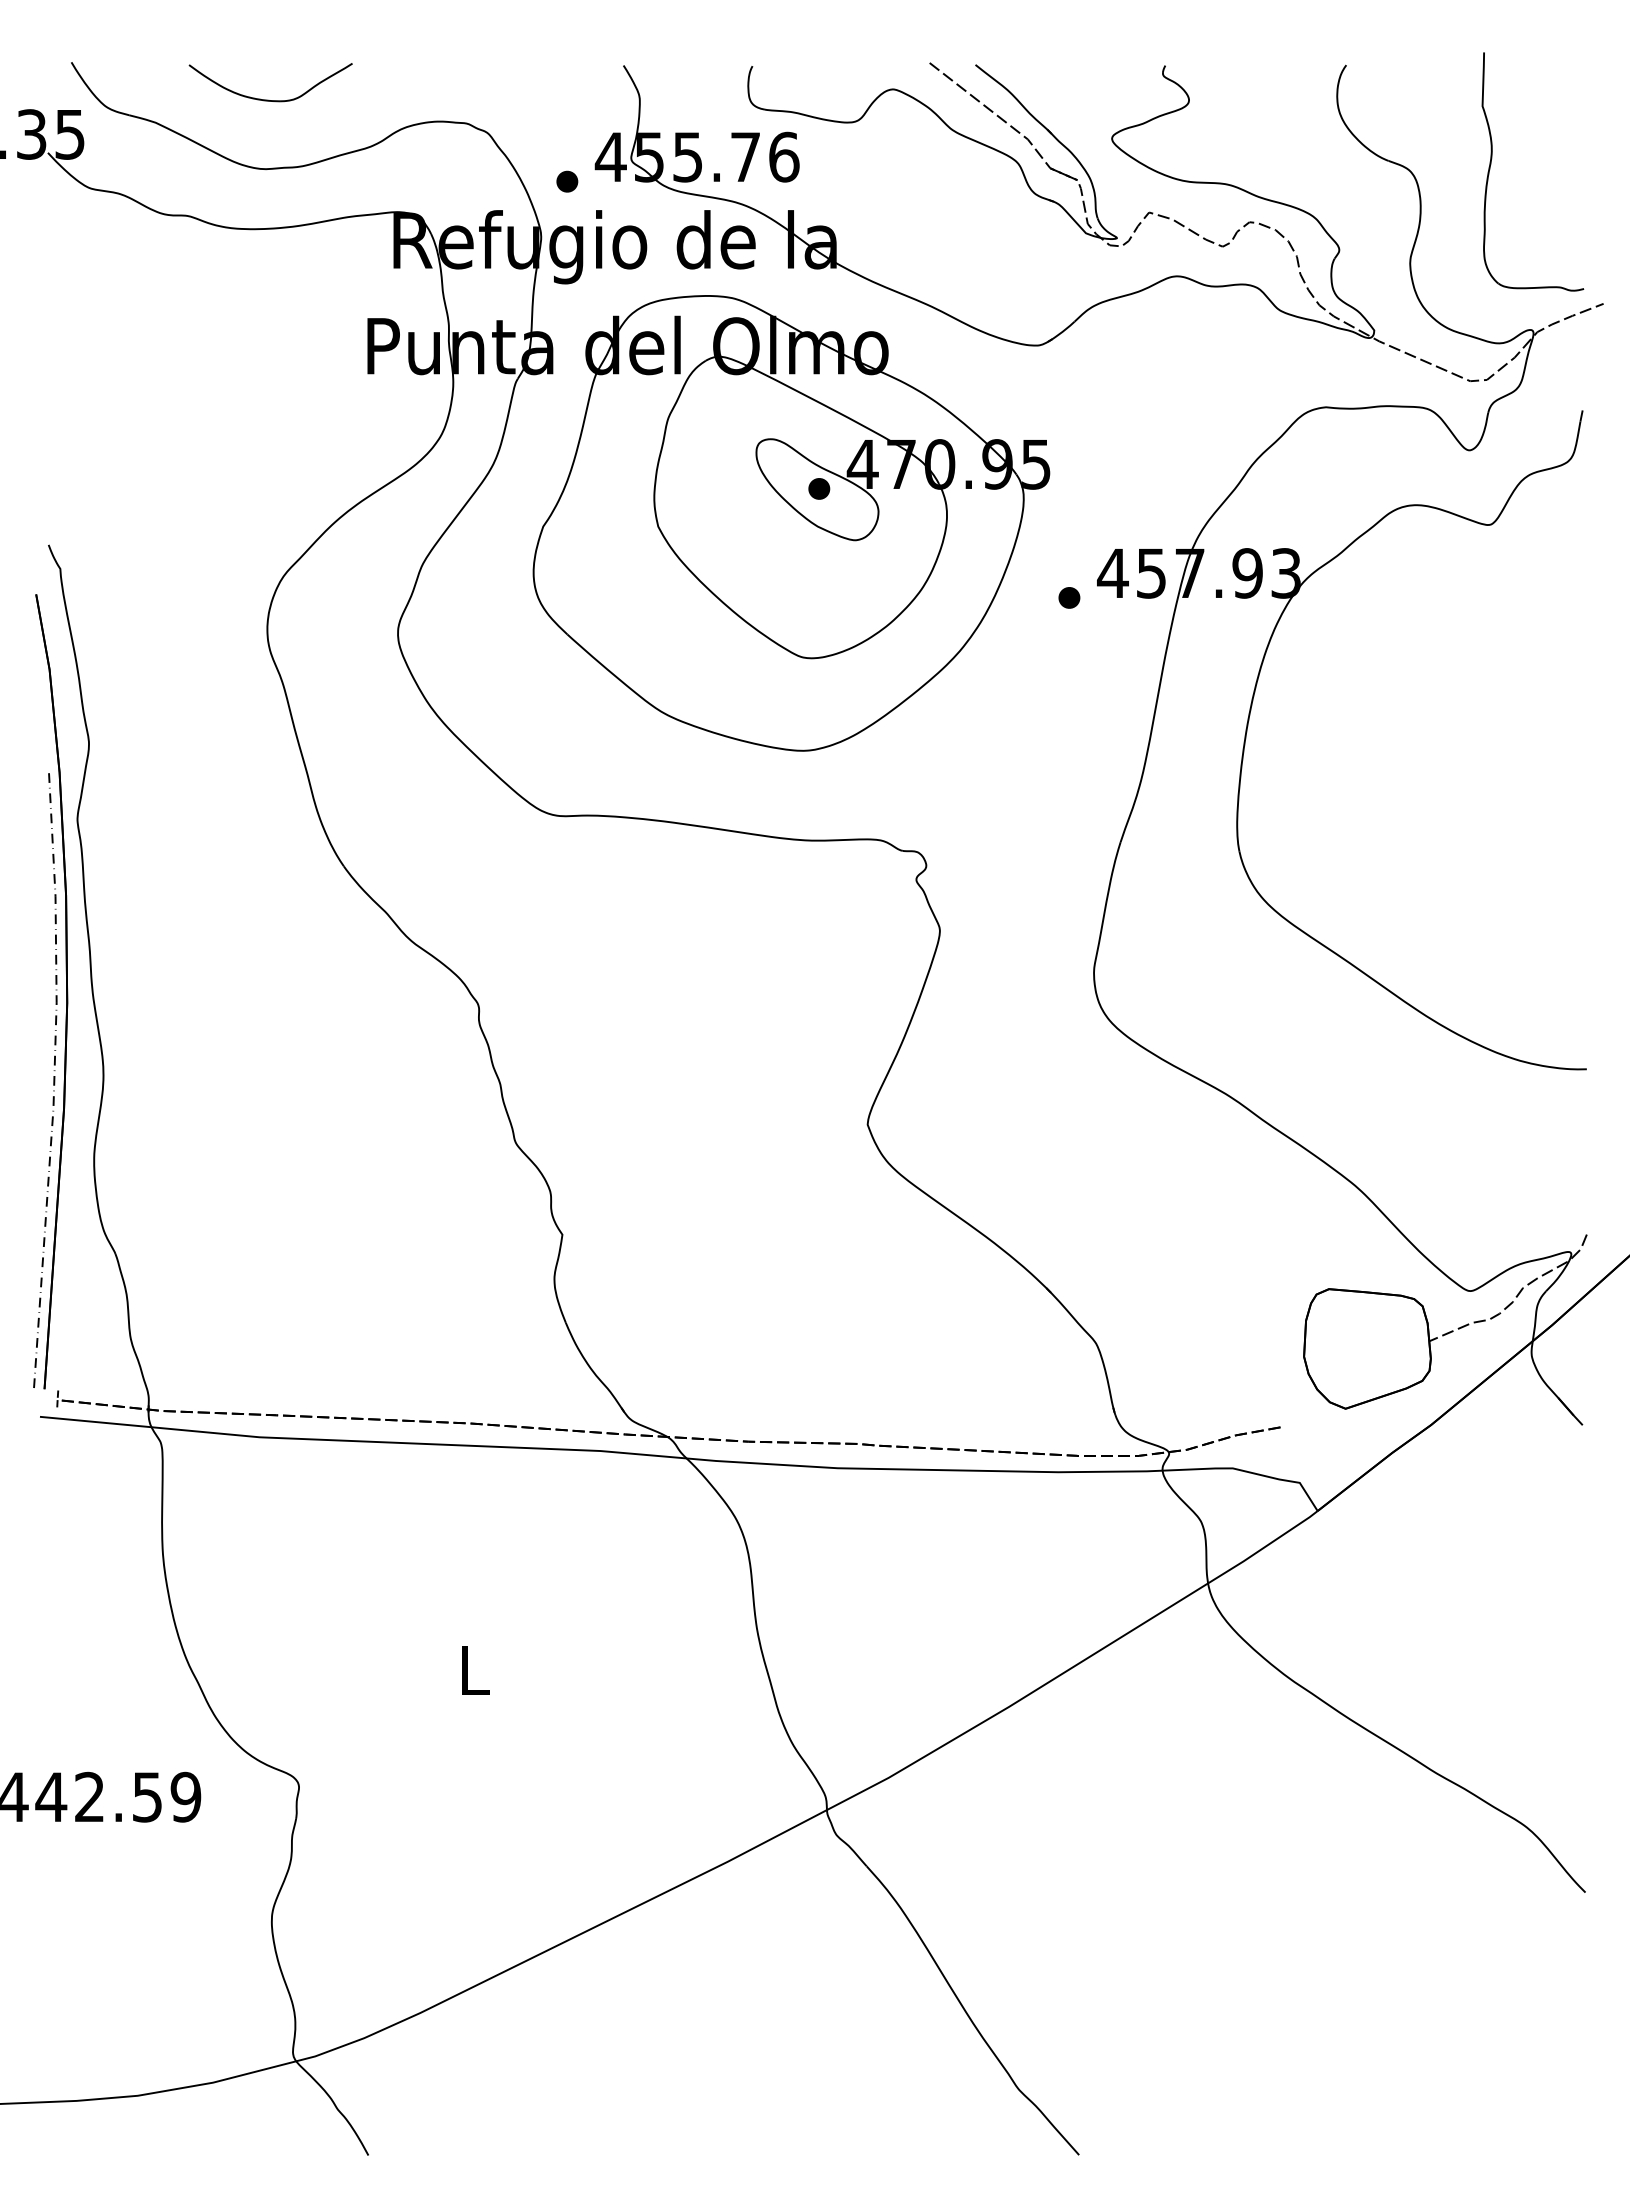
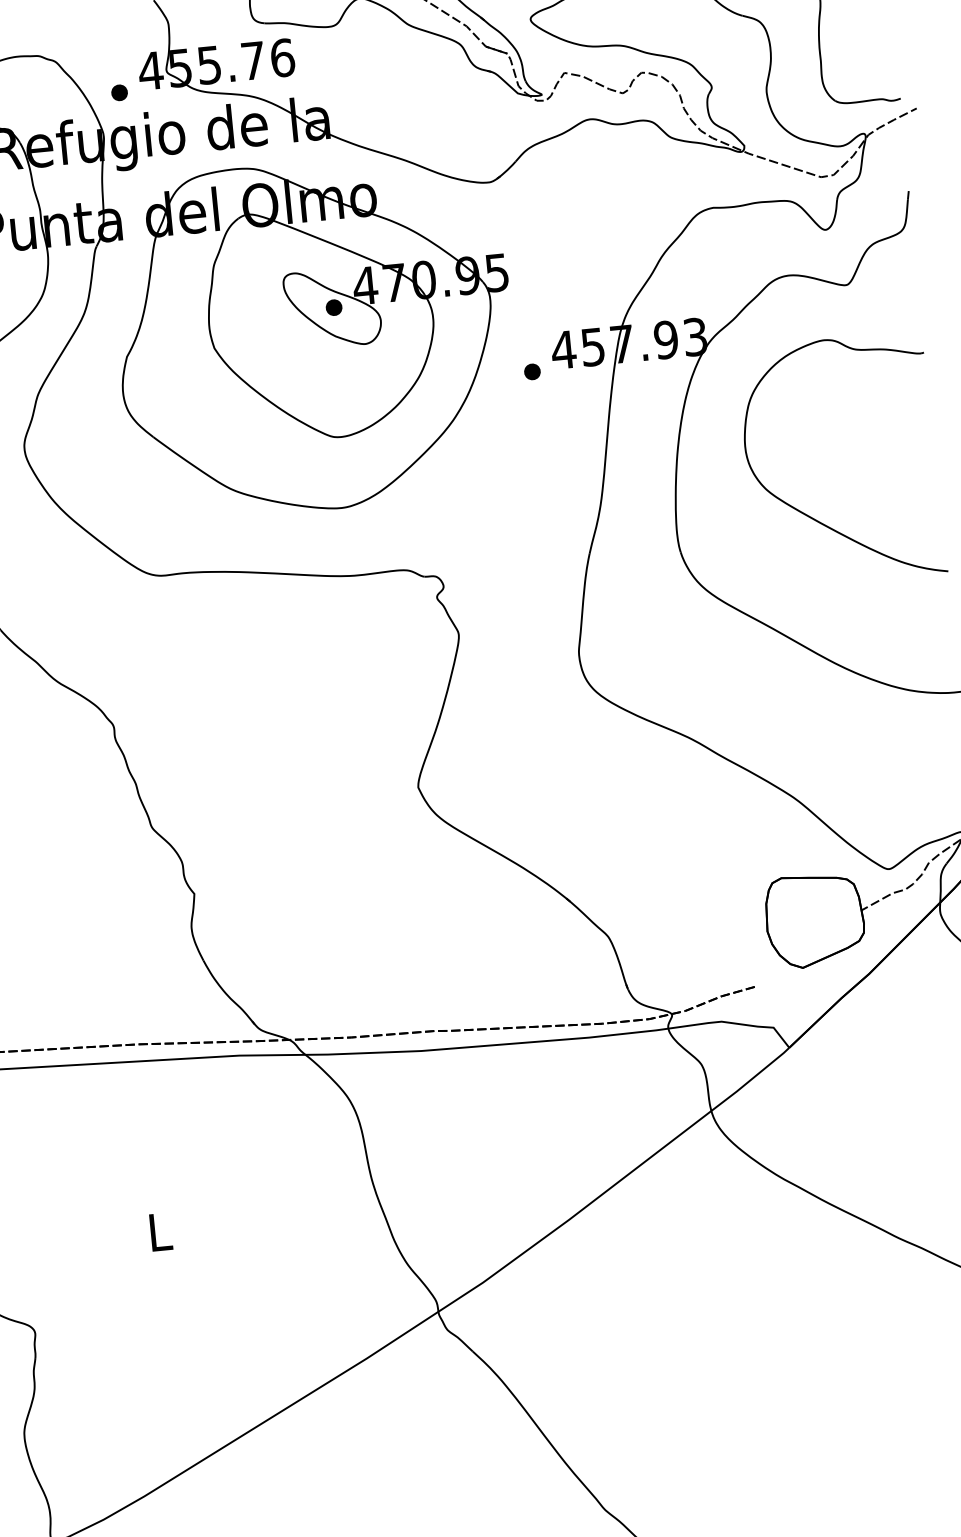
part: (1414, 822) -> (811, 516), added

